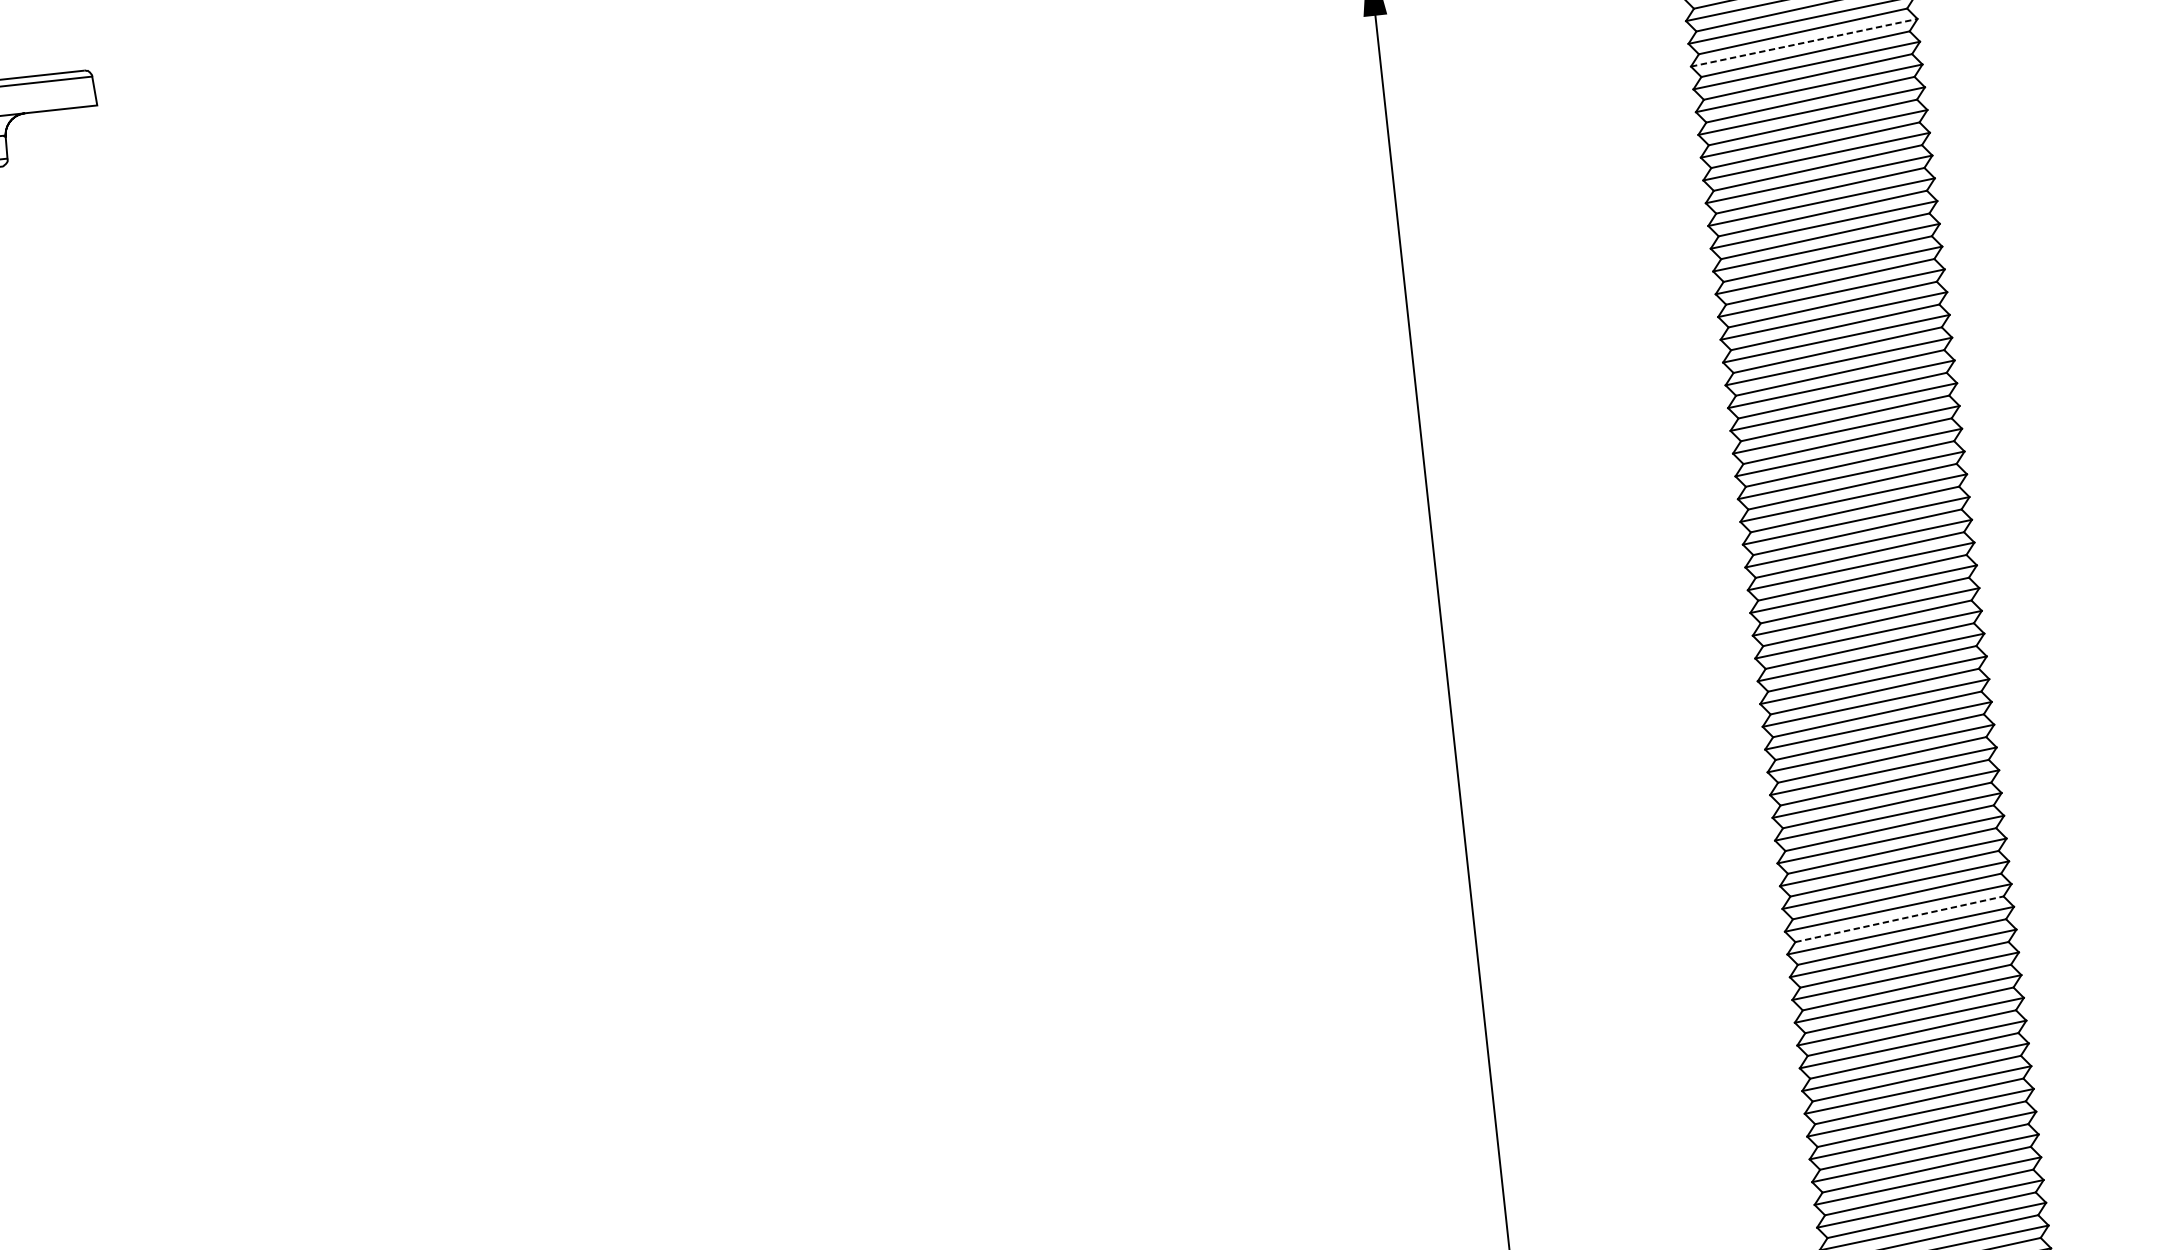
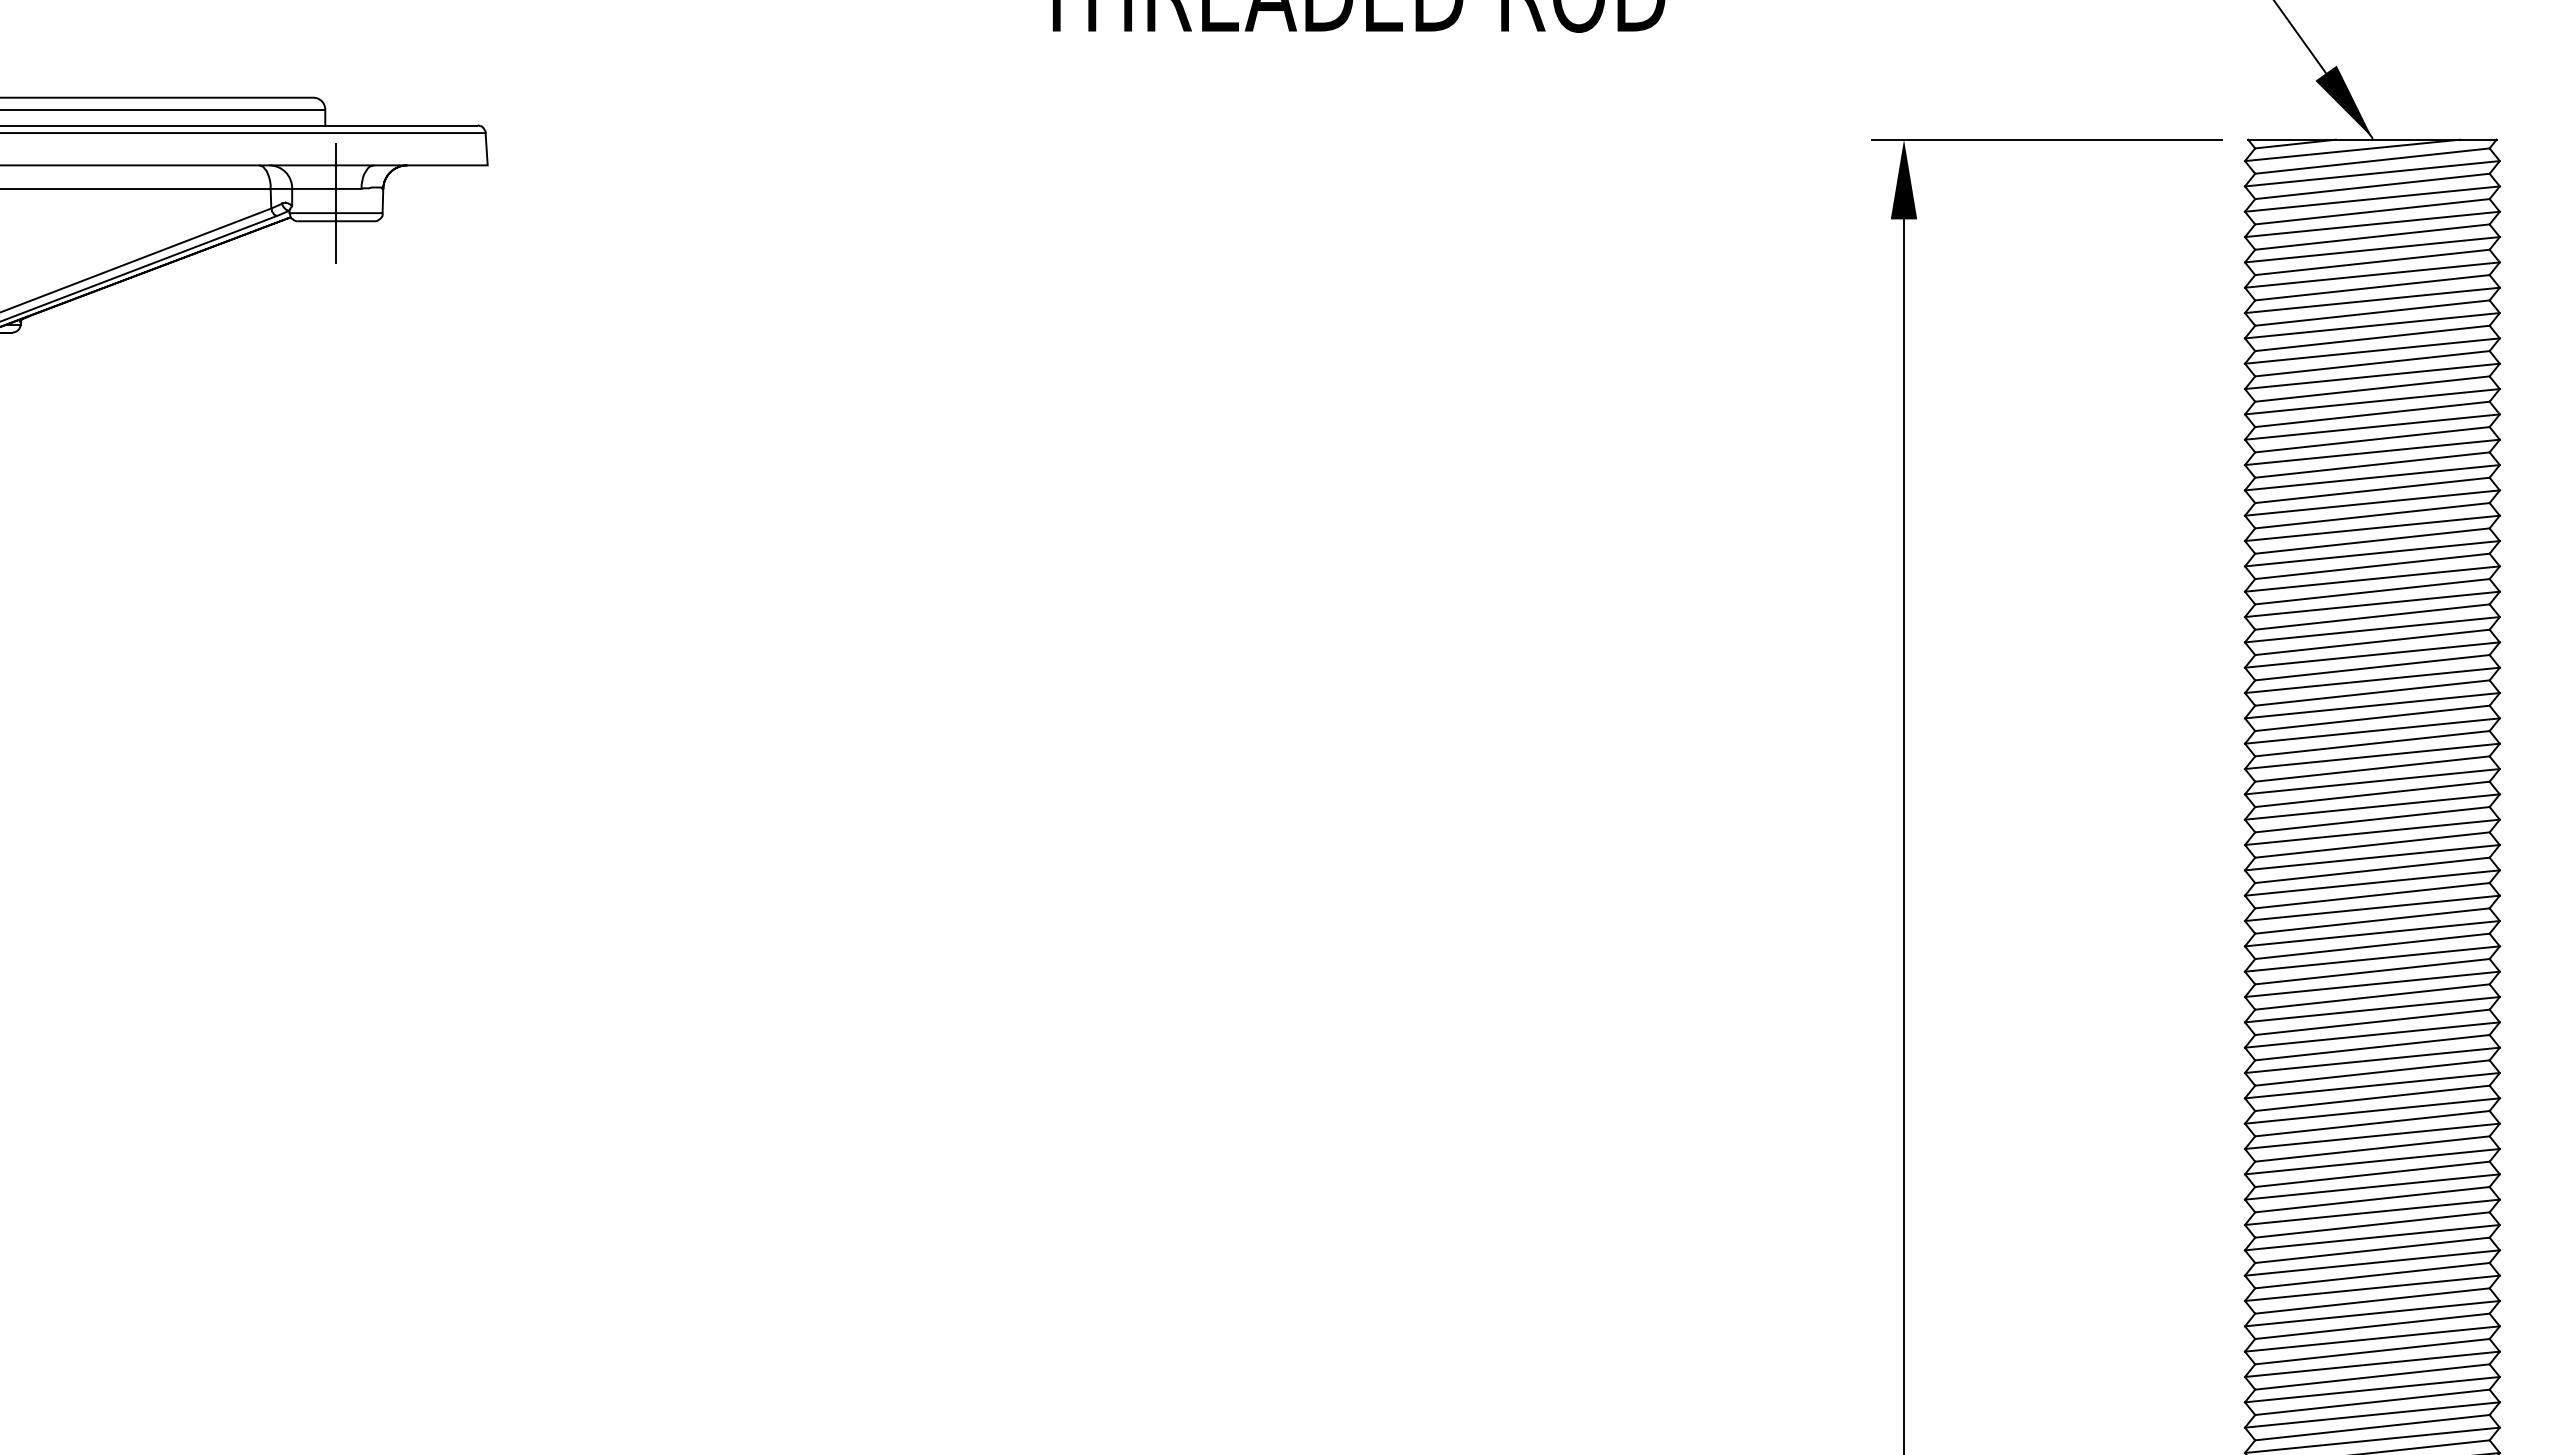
line: (1804, 42) -> (2372, 300), dashed -> solid
line: (1899, 919) -> (2372, 1275), dashed -> solid

